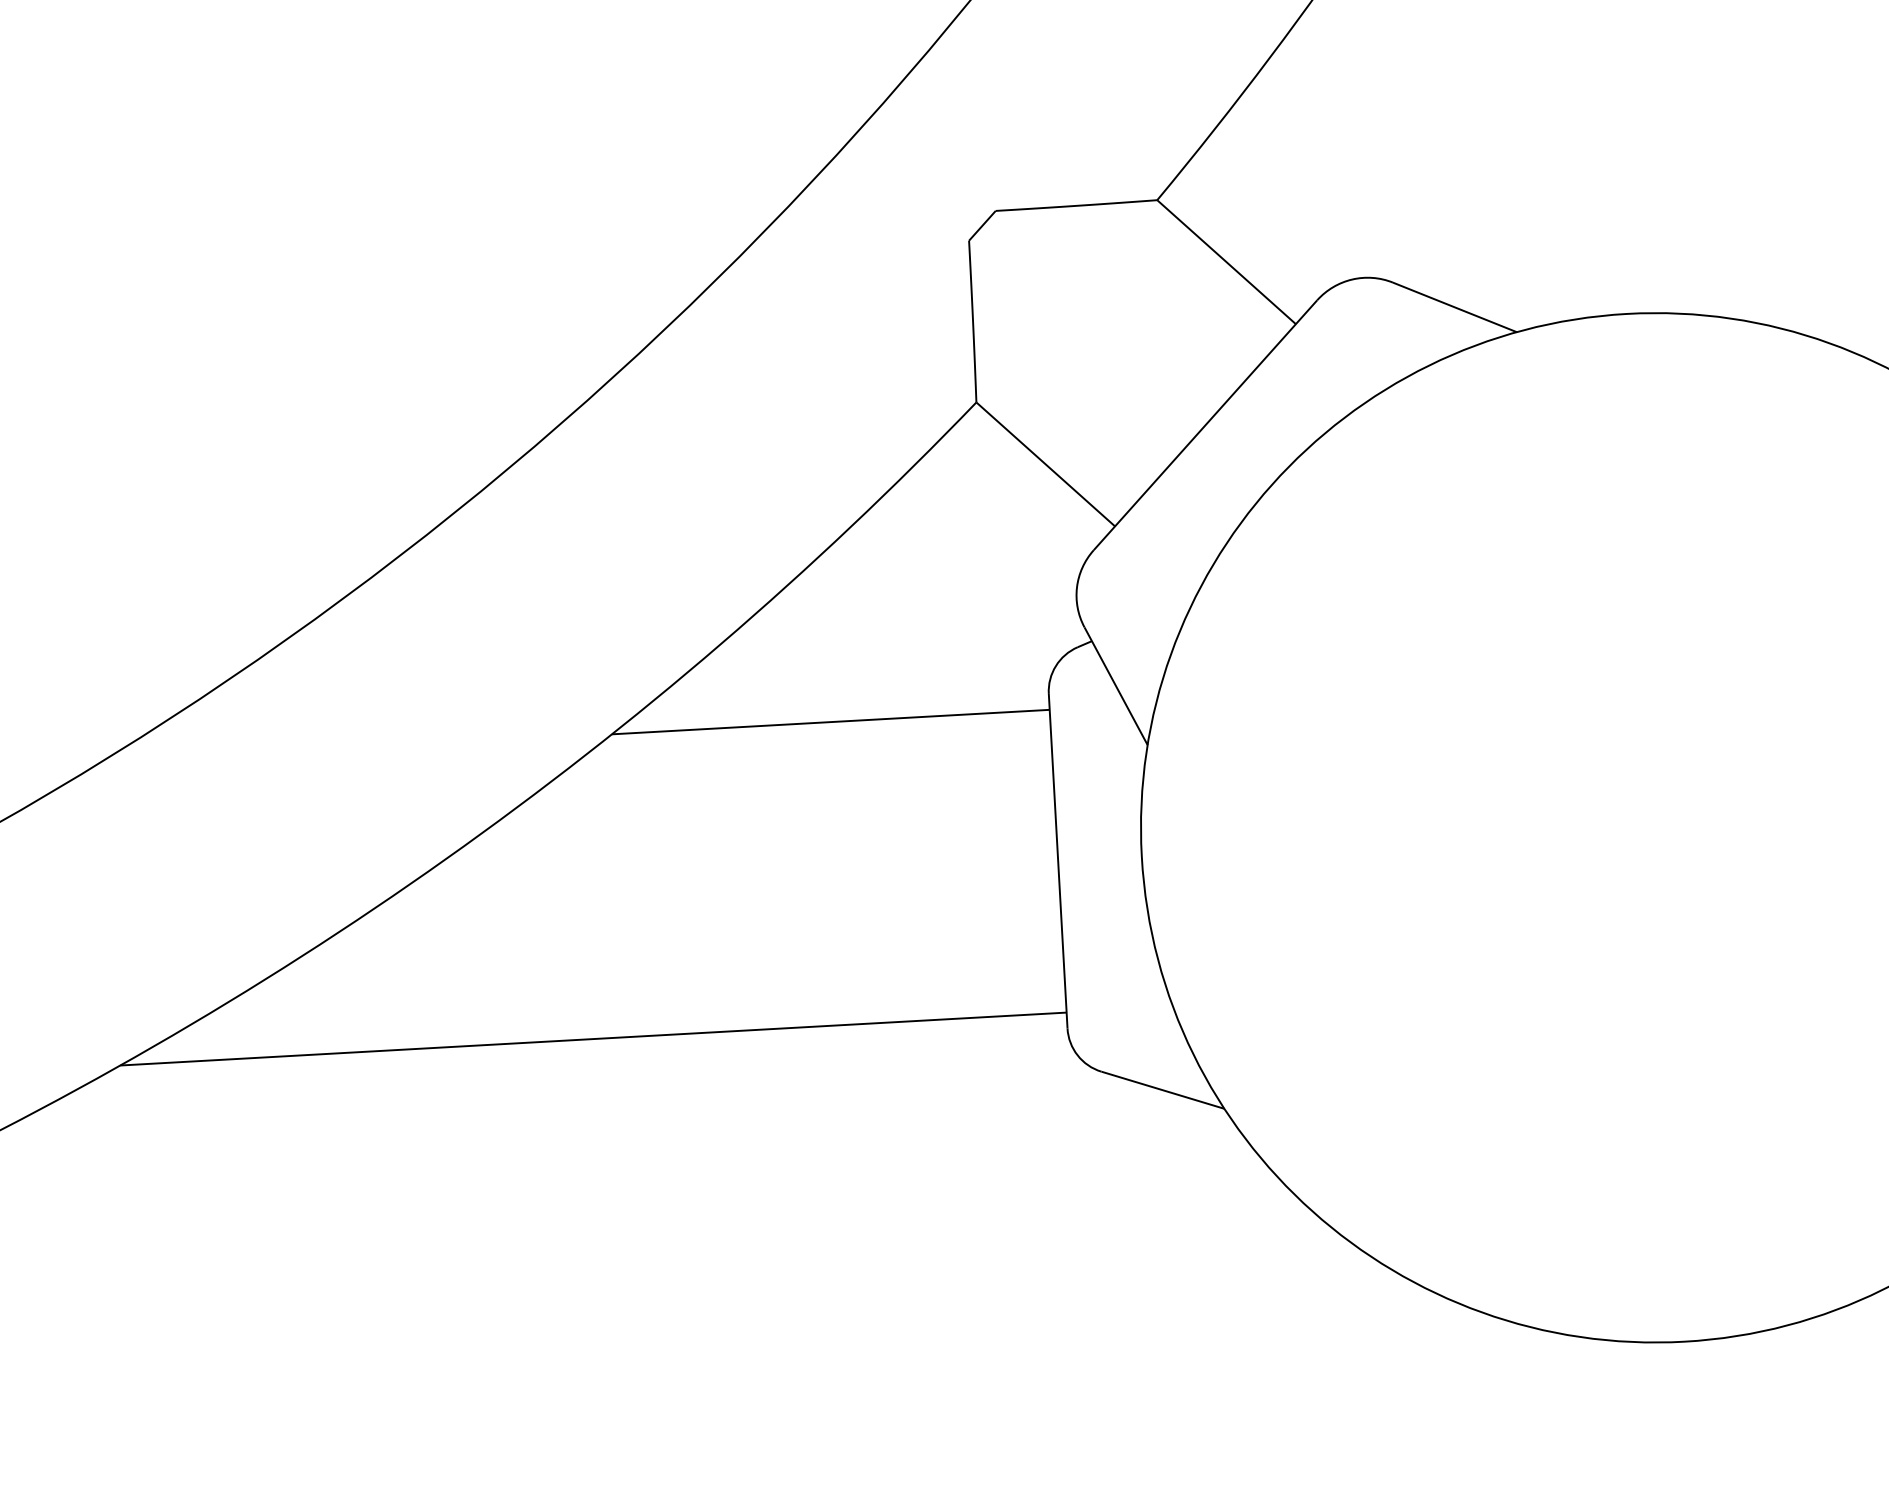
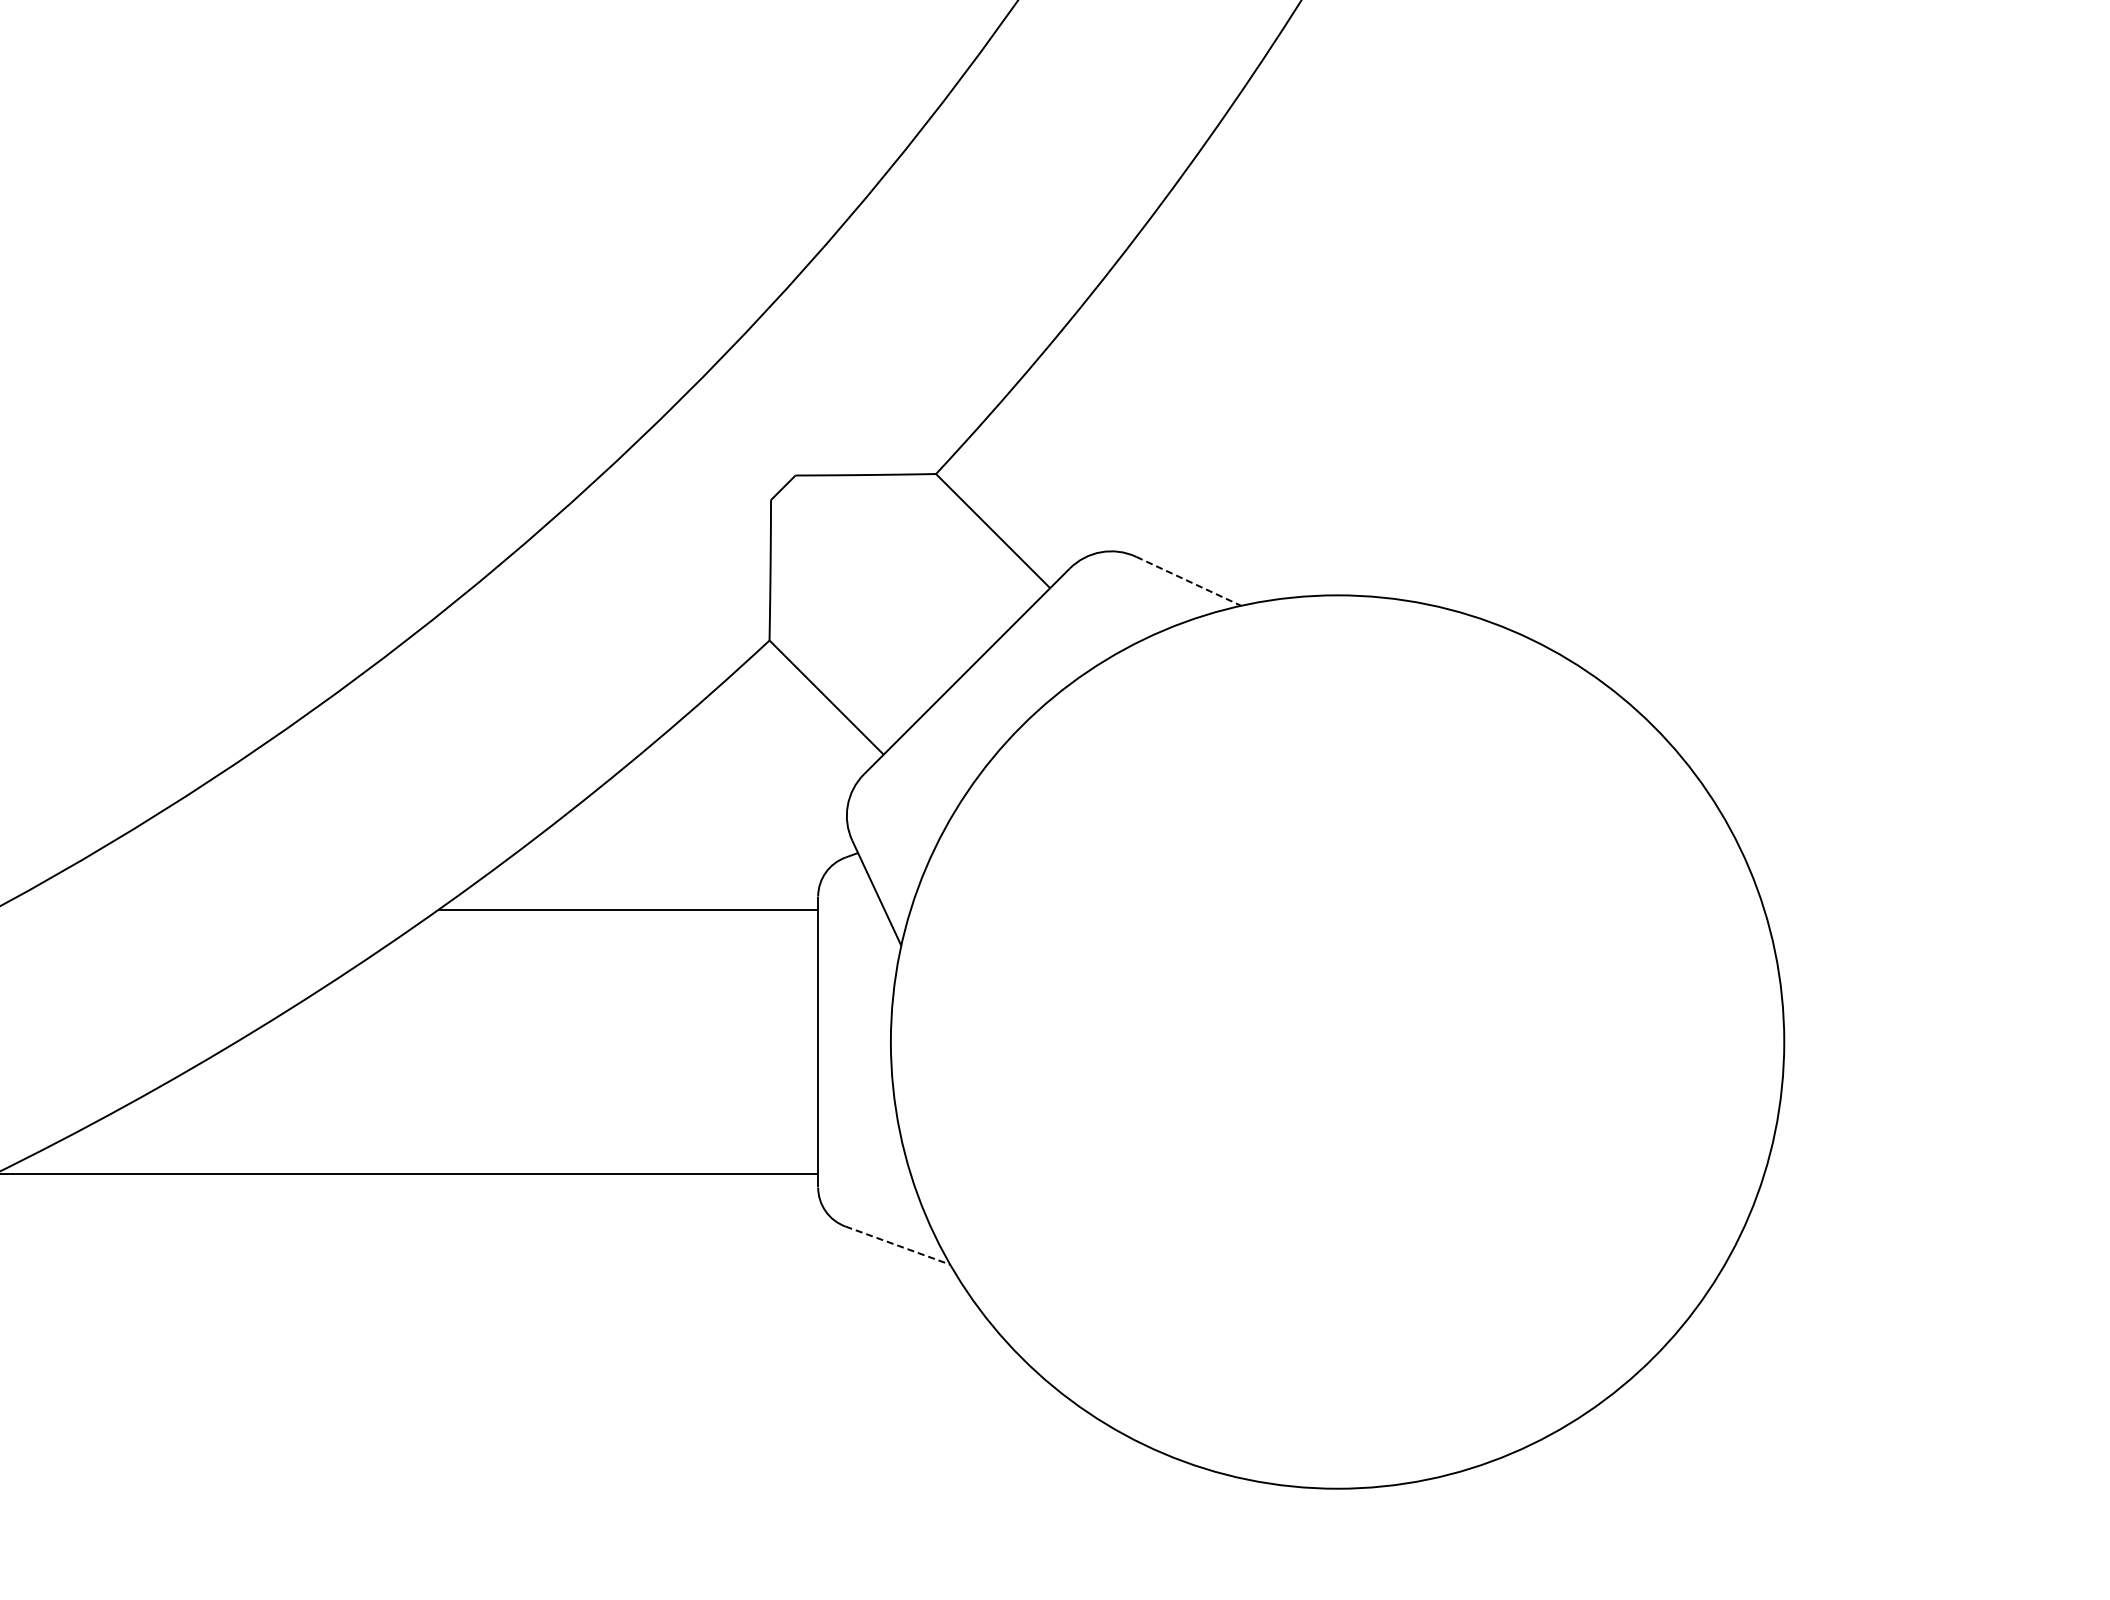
line: (1454, 307) -> (1188, 581), solid -> dashed
line: (1162, 1090) -> (897, 1245), solid -> dashed

